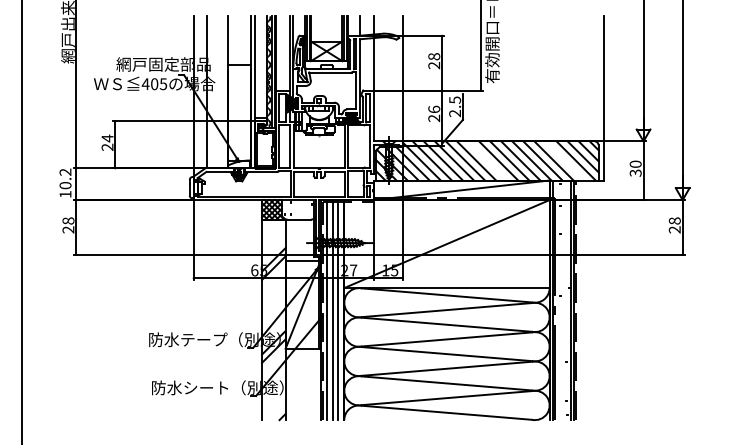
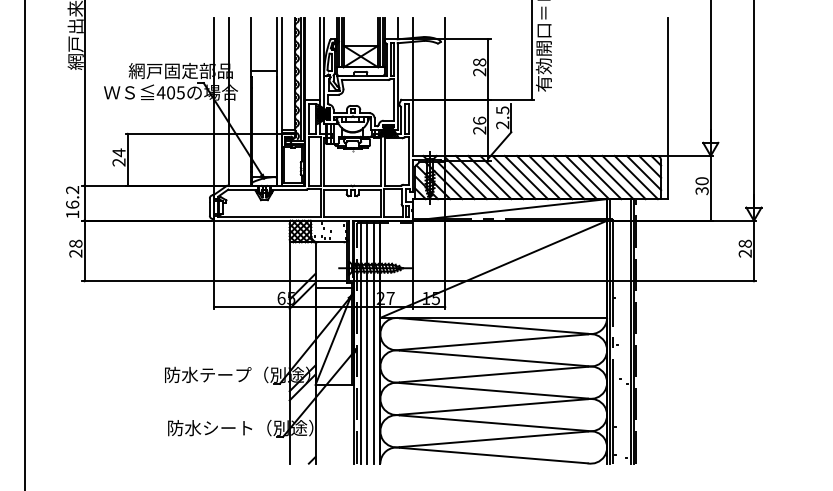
line: (487, 160) -> (538, 177), added
line: (564, 160) -> (623, 177), added
text: (65, 185) -> (72, 204), 10.2 -> 16.2

